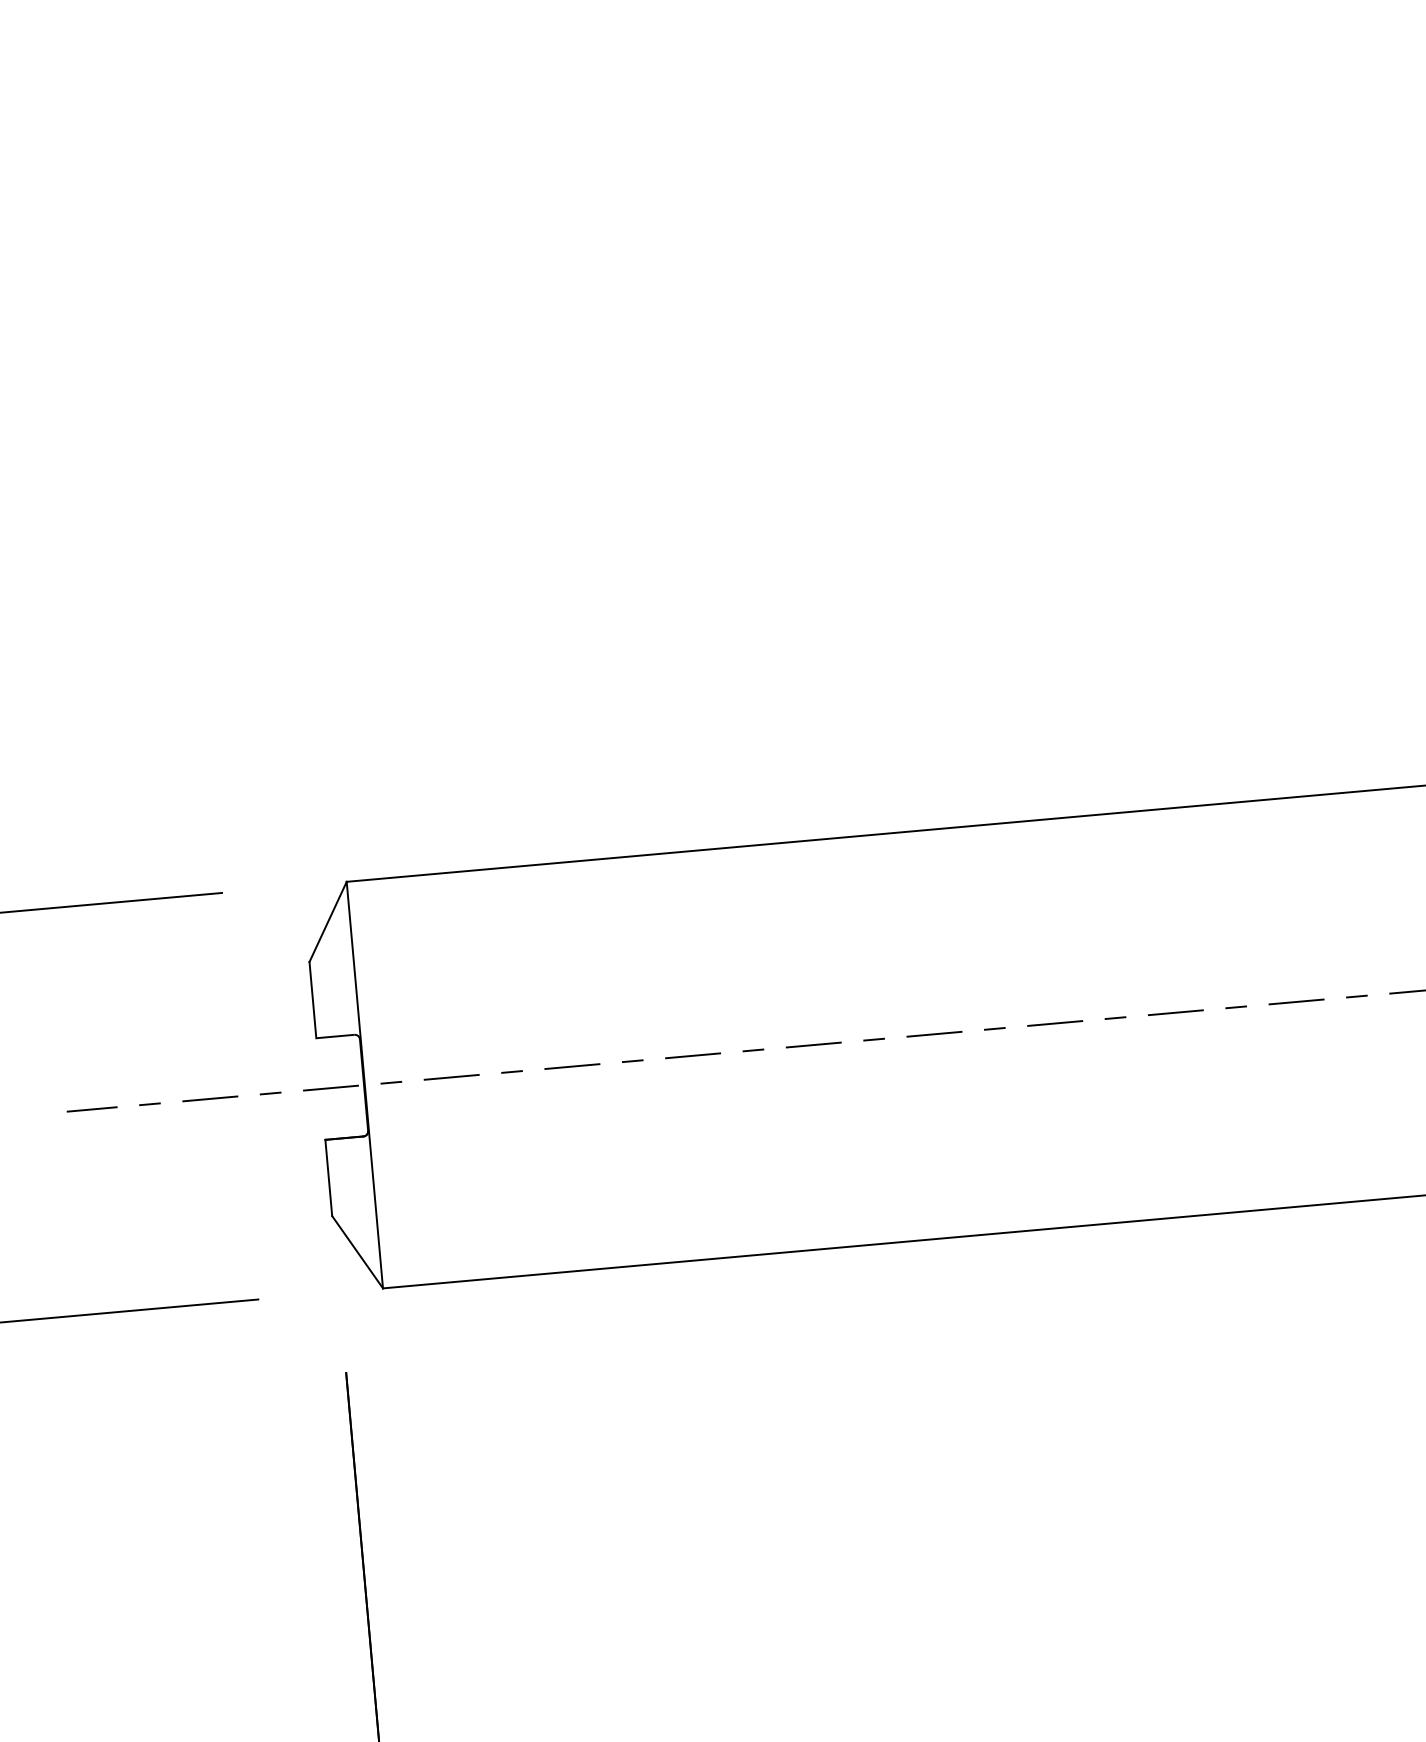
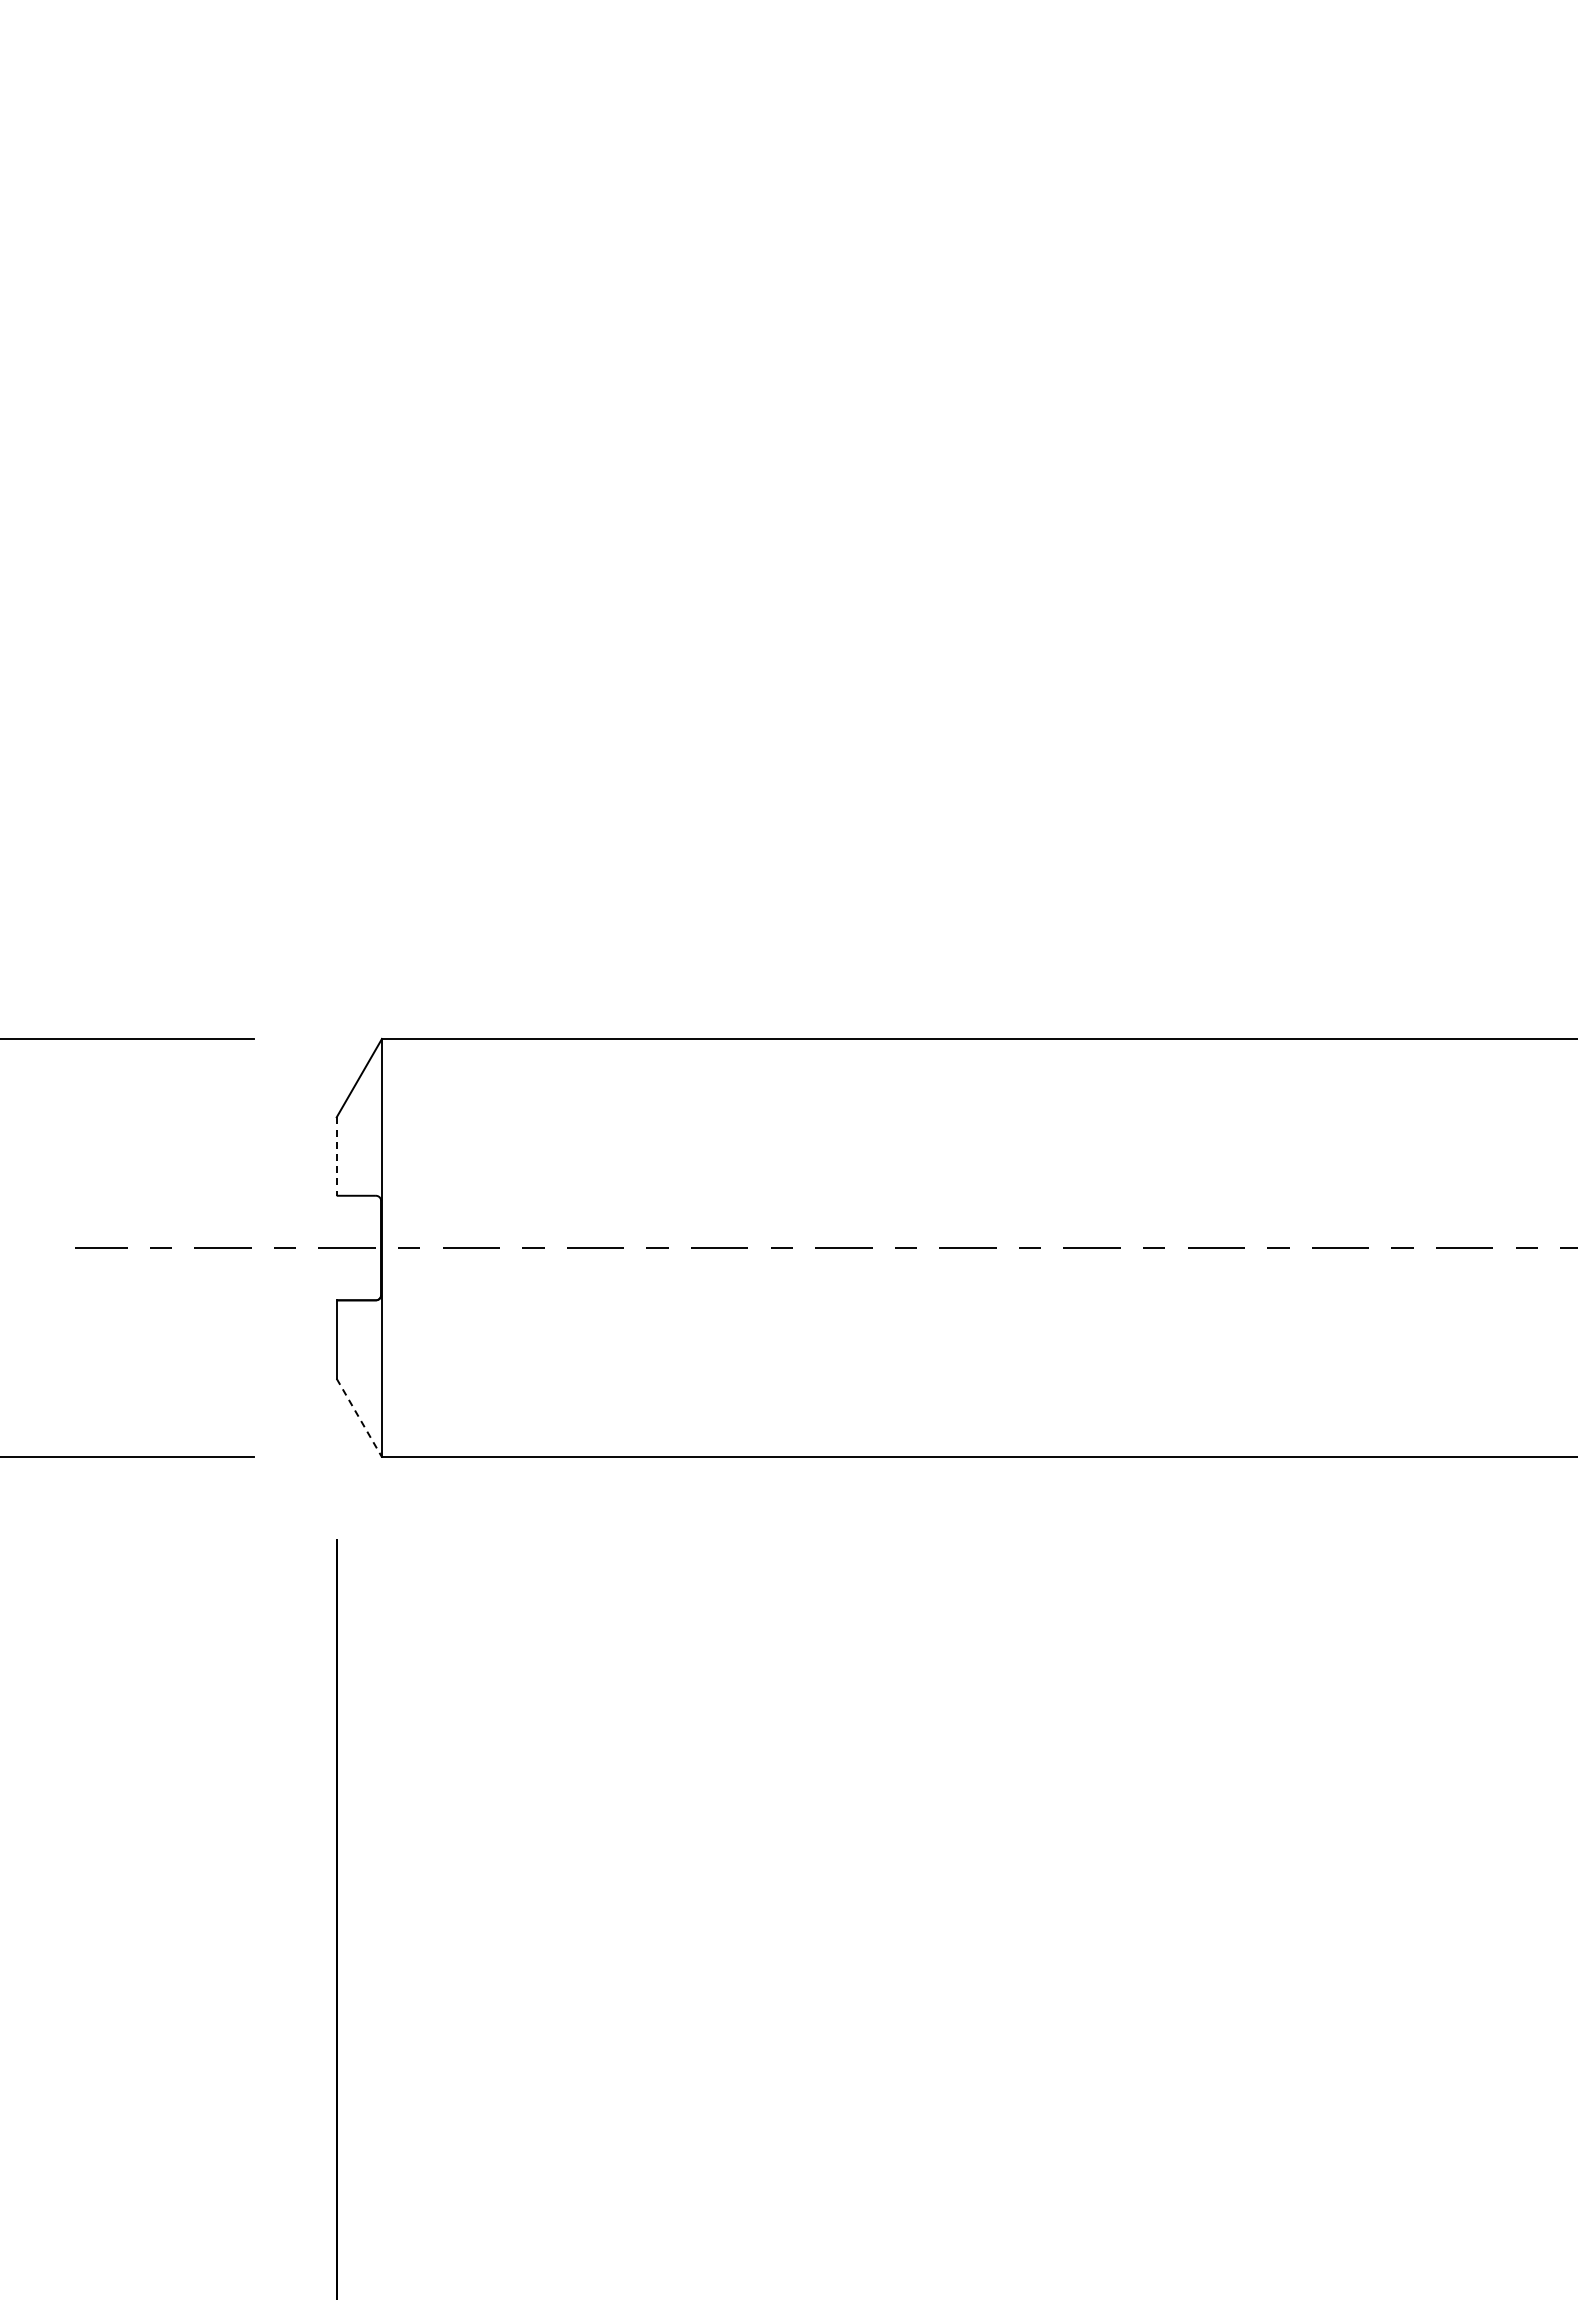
line: (312, 1001) -> (336, 1157), solid -> dashed
line: (357, 1252) -> (359, 1418), solid -> dashed

